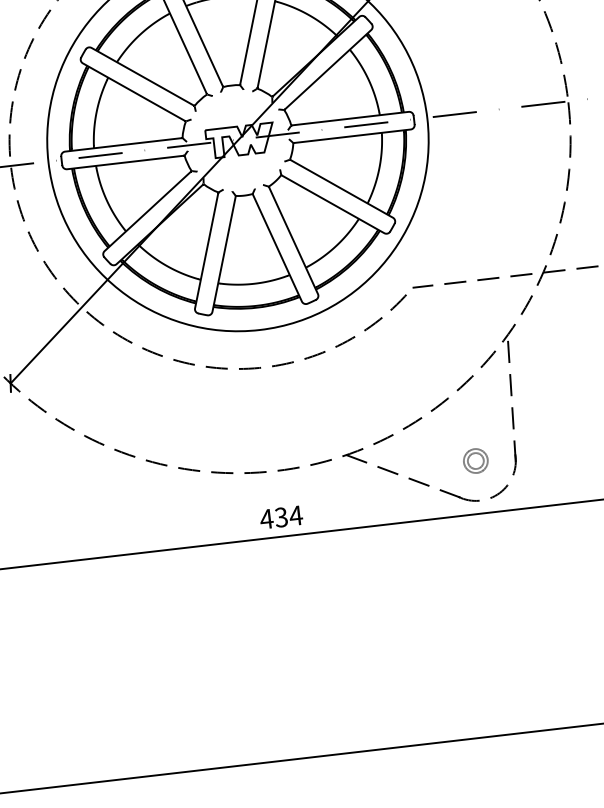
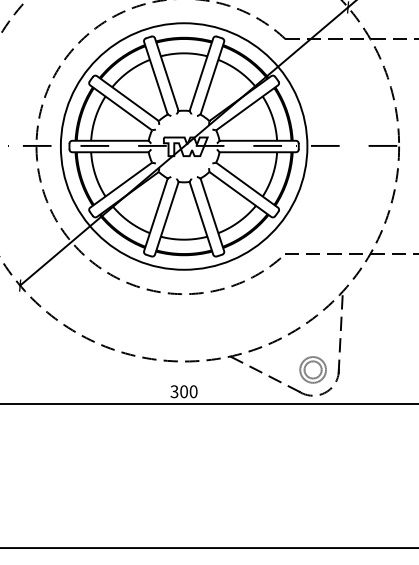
part: (474, 460) -> (312, 369), size x1.67
text: (280, 517) -> (183, 391), 434 -> 300

